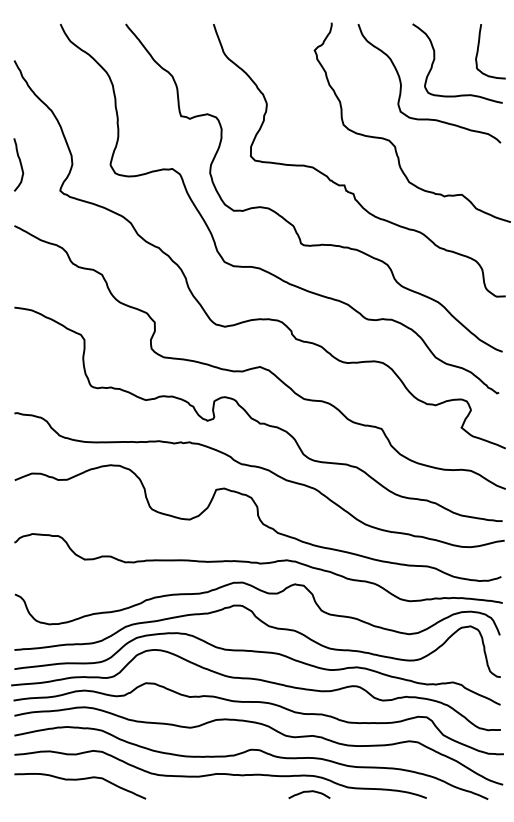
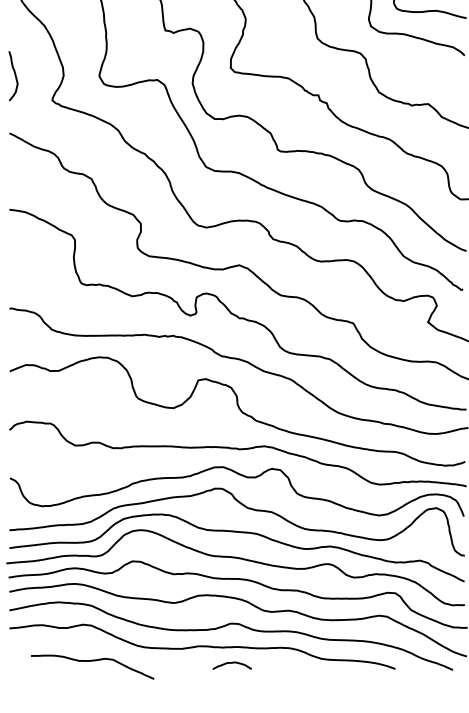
curve: (80, 780) -> (92, 661), moved
curve: (309, 792) -> (232, 663), moved

